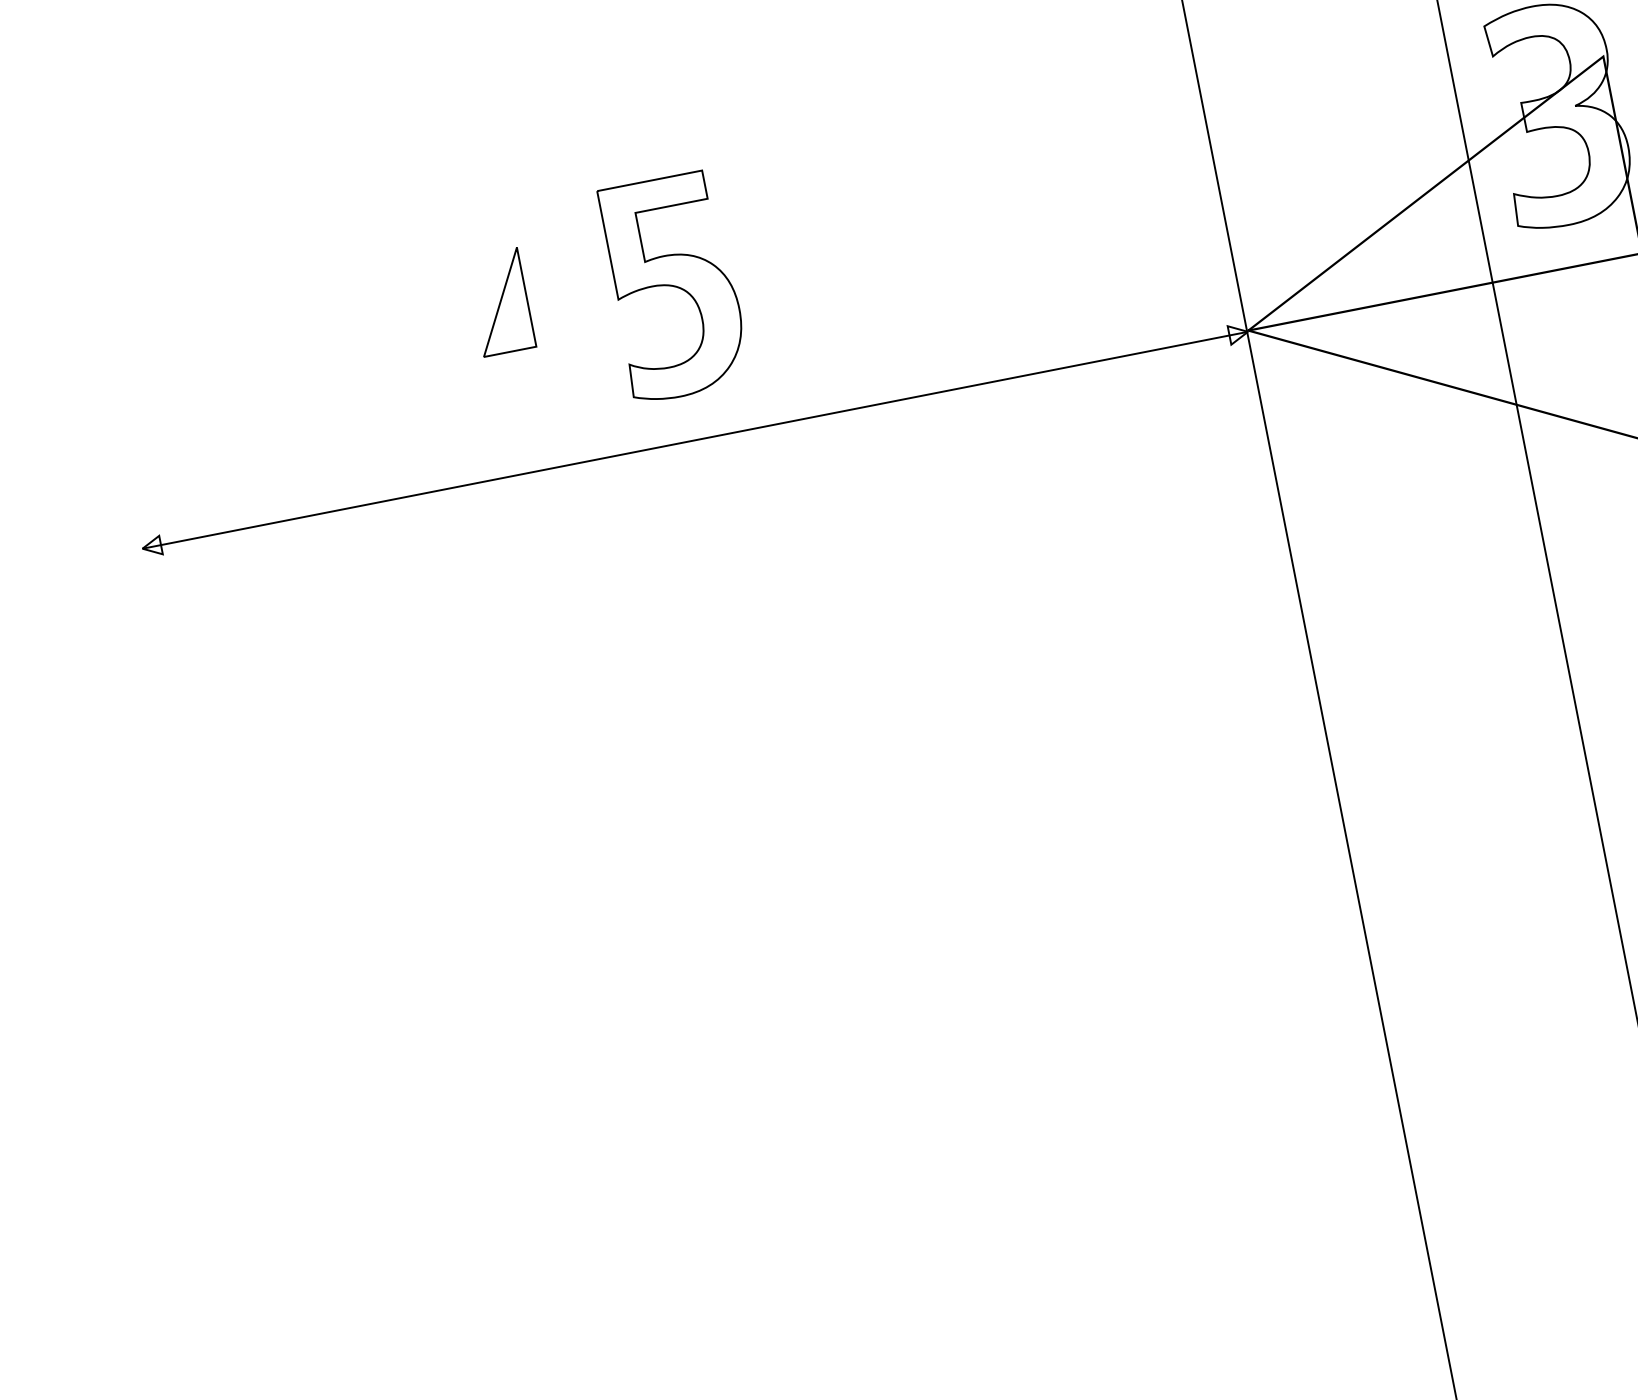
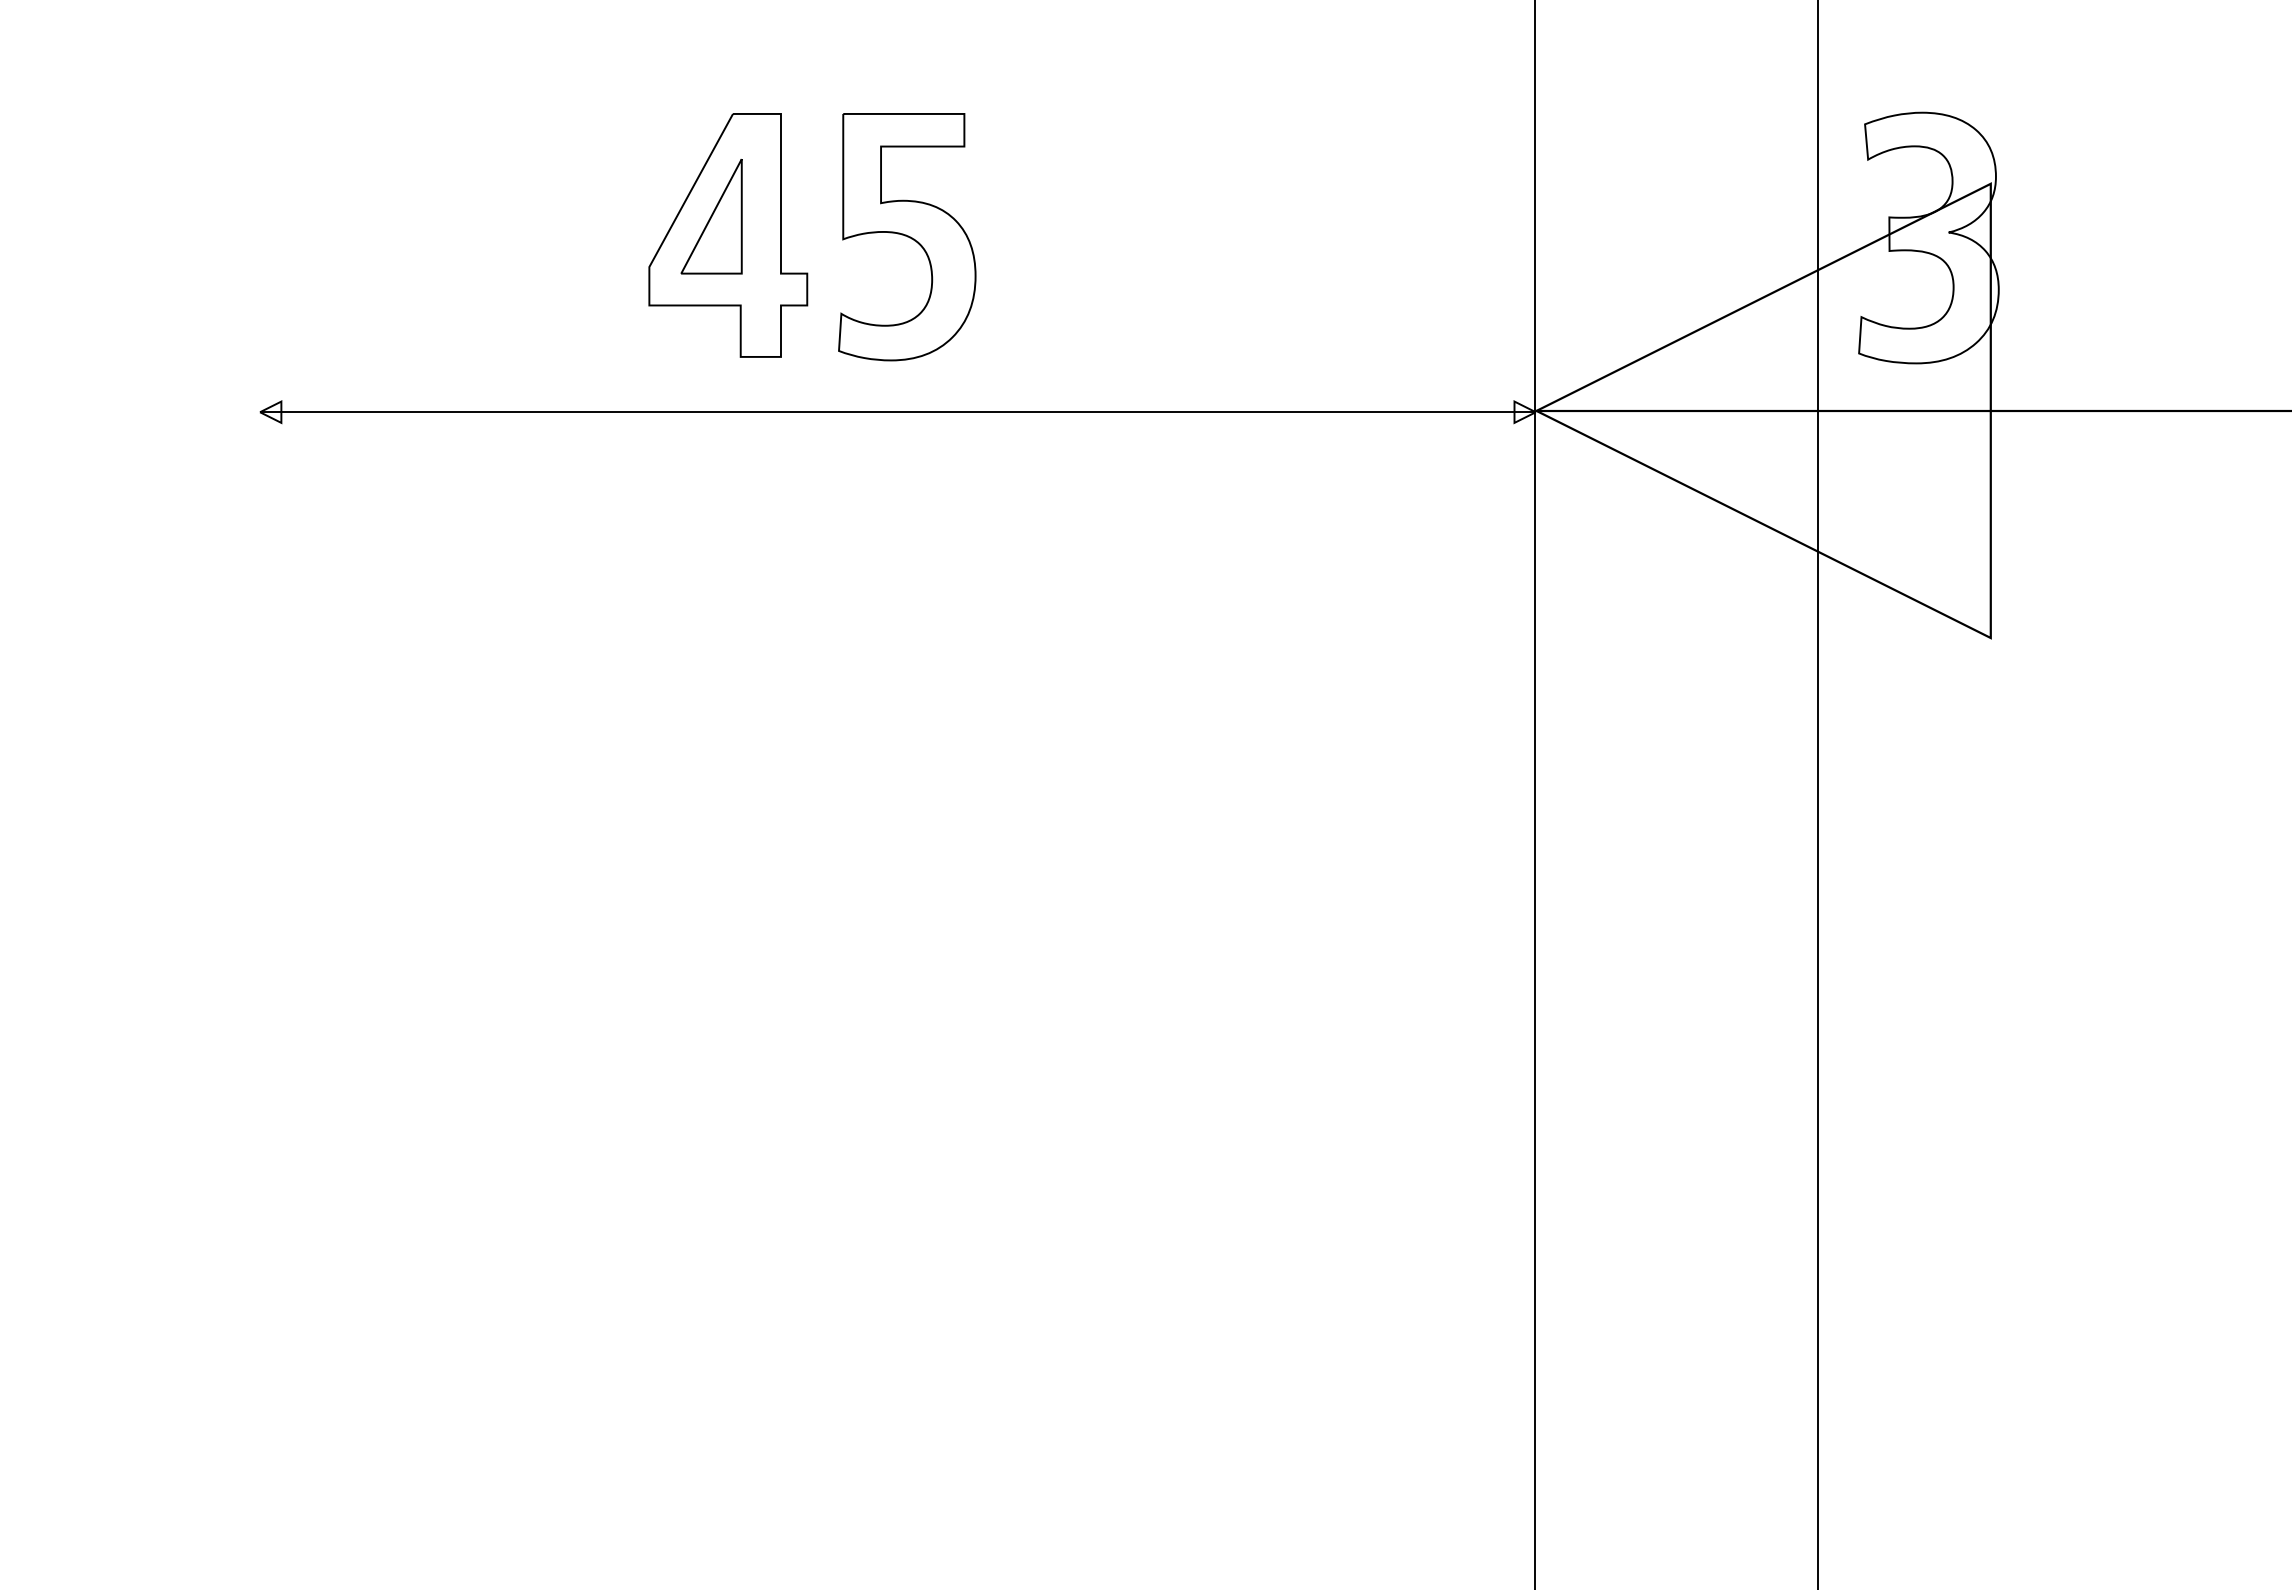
part: (518, 315) -> (728, 235), added

